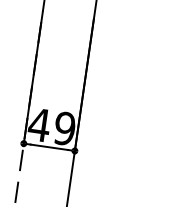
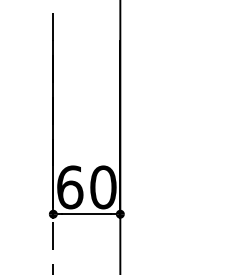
text: (52, 126) -> (86, 187), 49 -> 60

